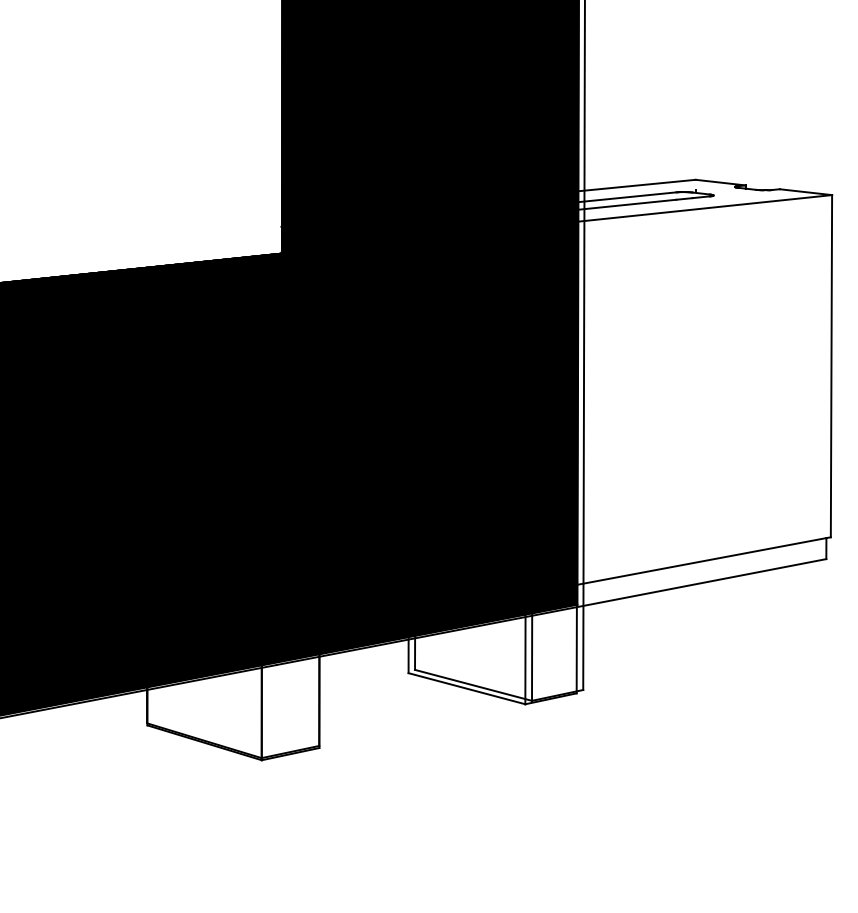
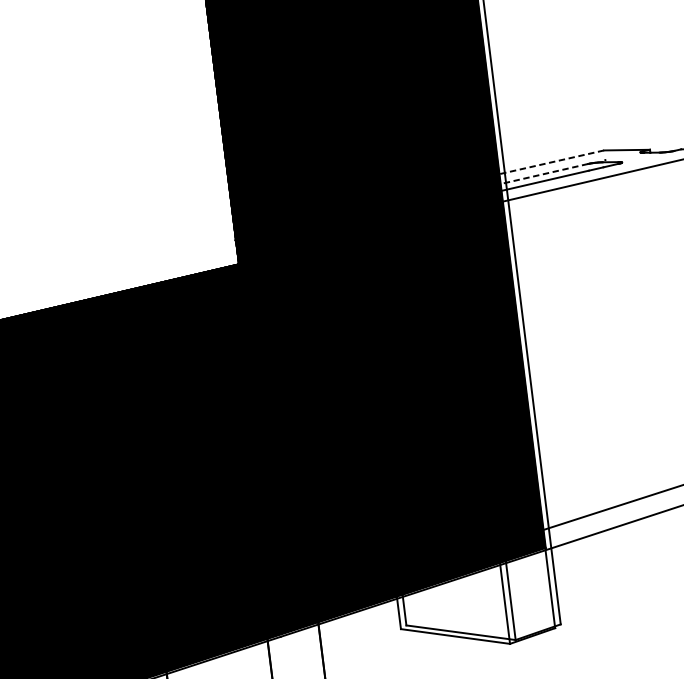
line: (634, 185) -> (549, 162), solid -> dashed
line: (623, 197) -> (540, 174), solid -> dashed

